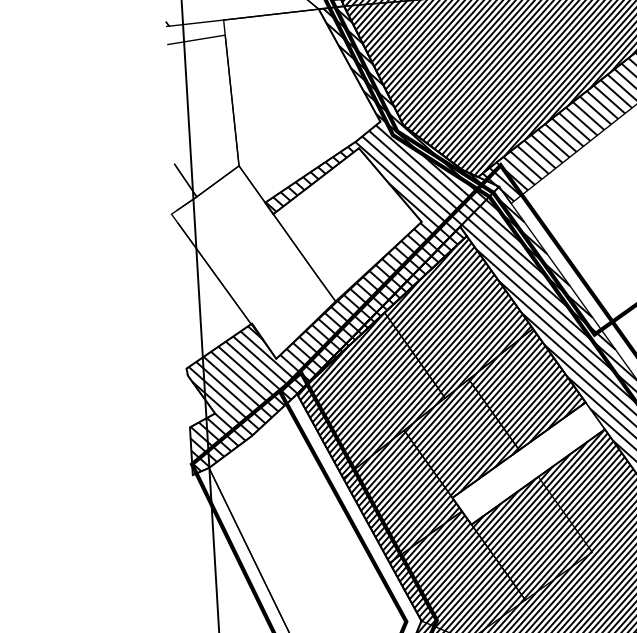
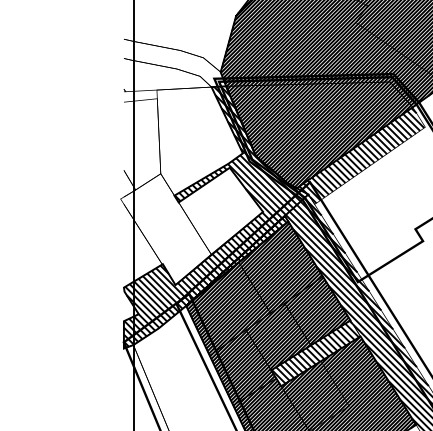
hatch: (527, 462) -> (315, 352), added

